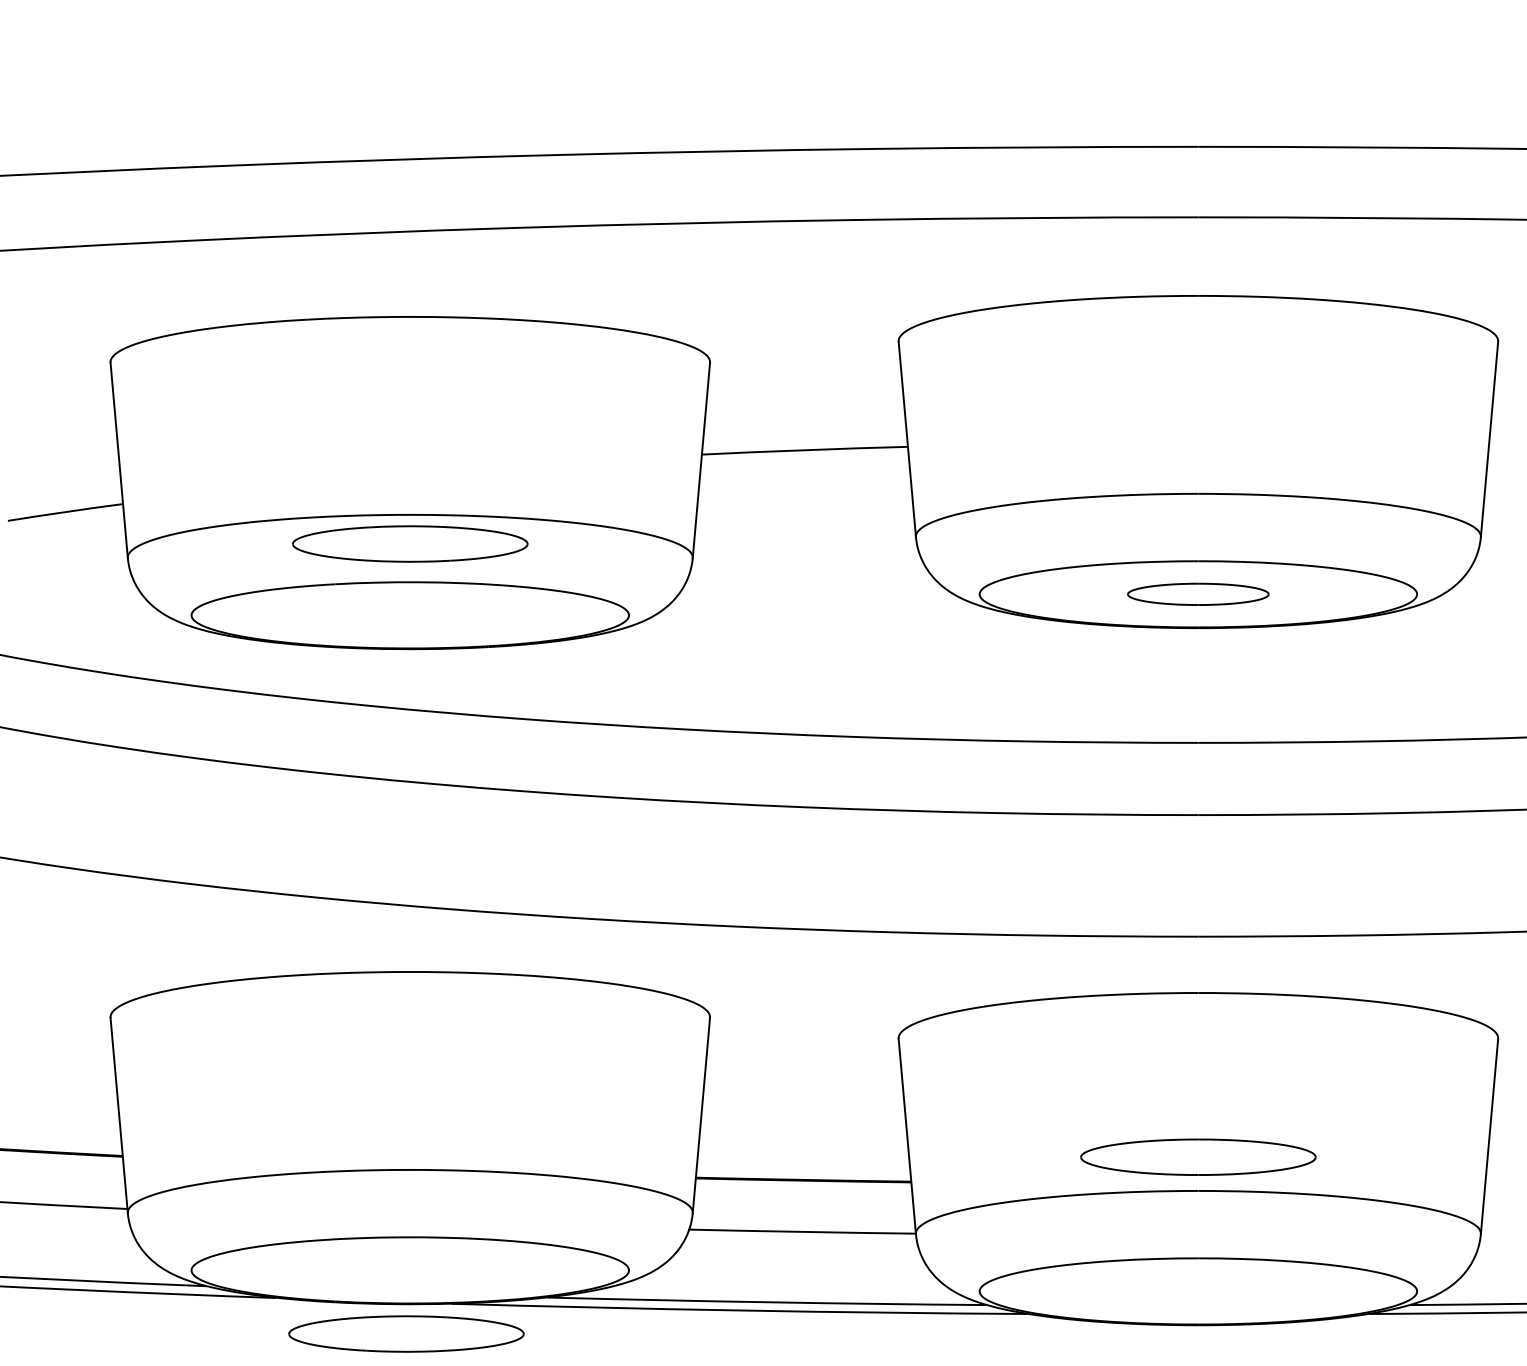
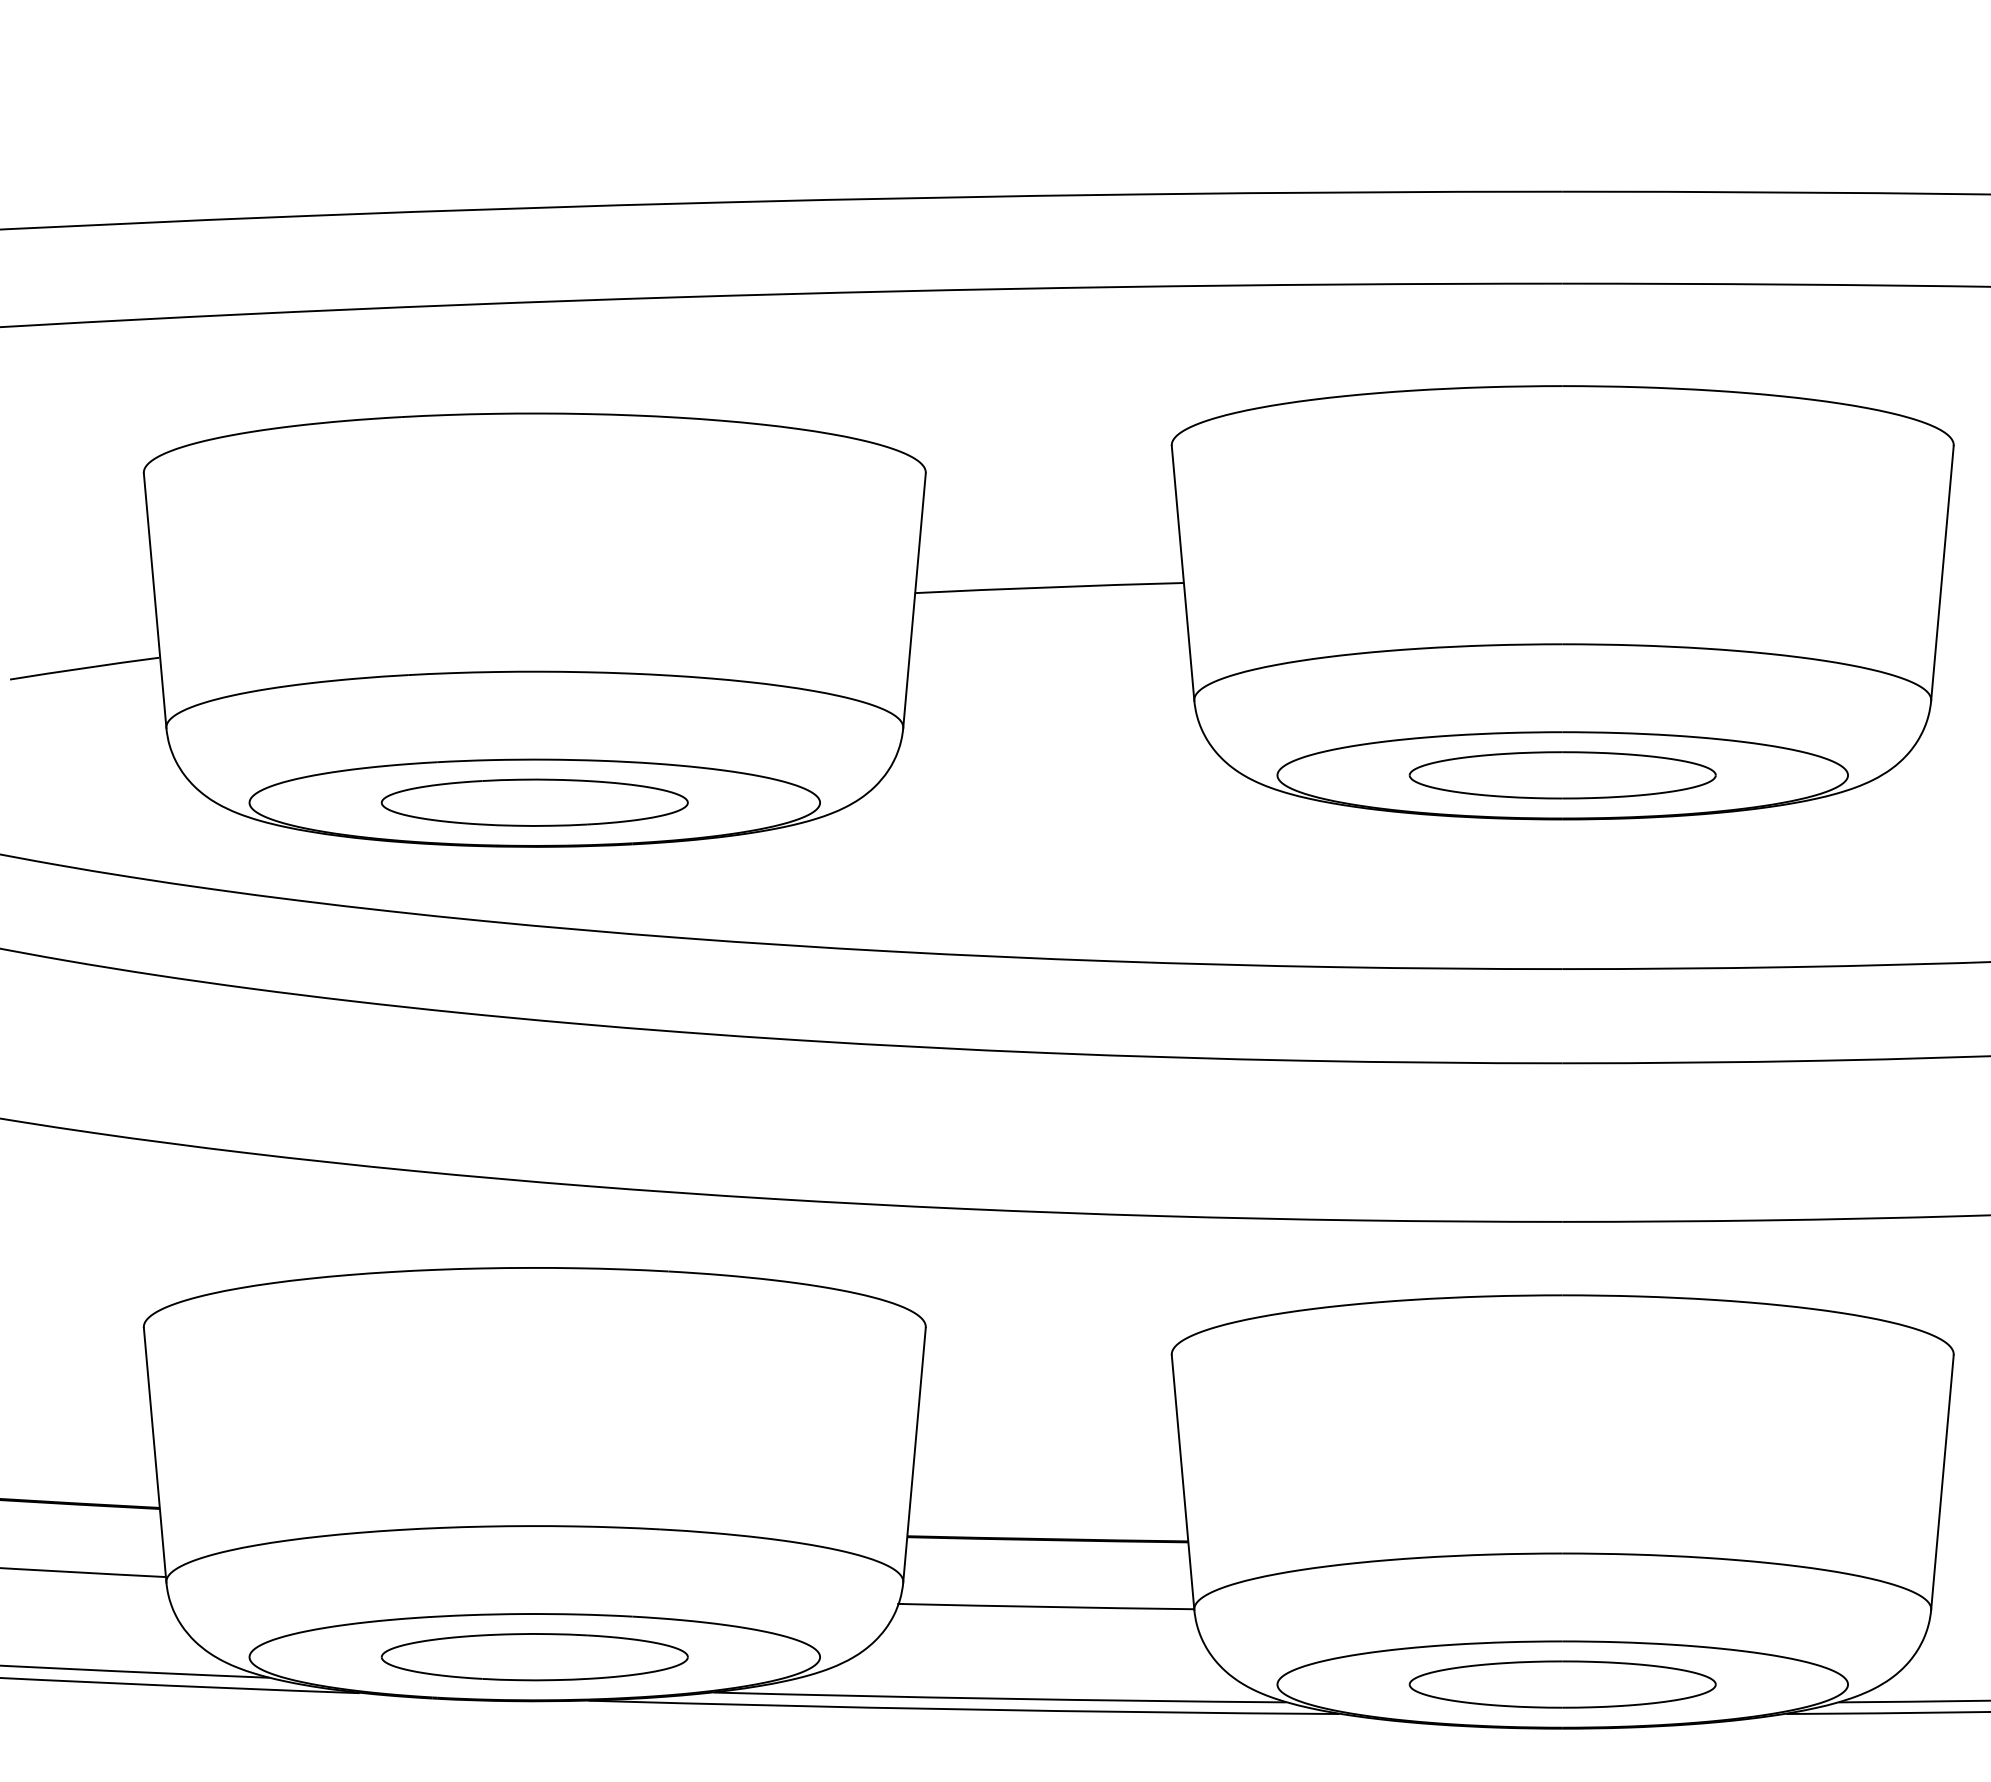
part: (410, 543) -> (534, 802), moved
part: (1198, 594) -> (1562, 775), size x1.67
part: (1198, 1157) -> (1562, 1684), moved
part: (406, 1334) -> (534, 1657), moved

